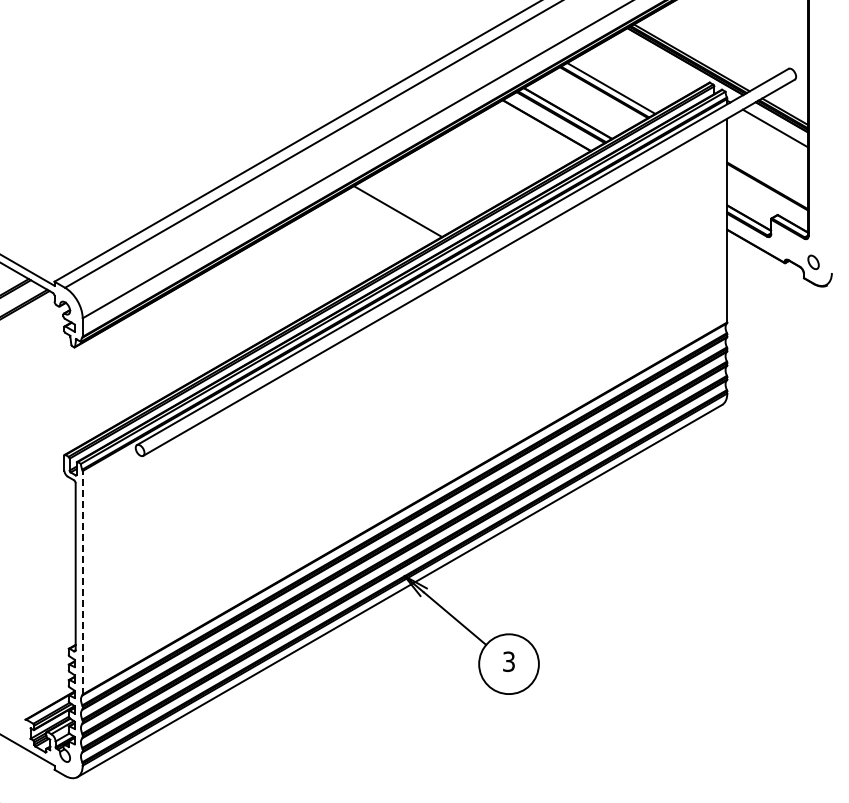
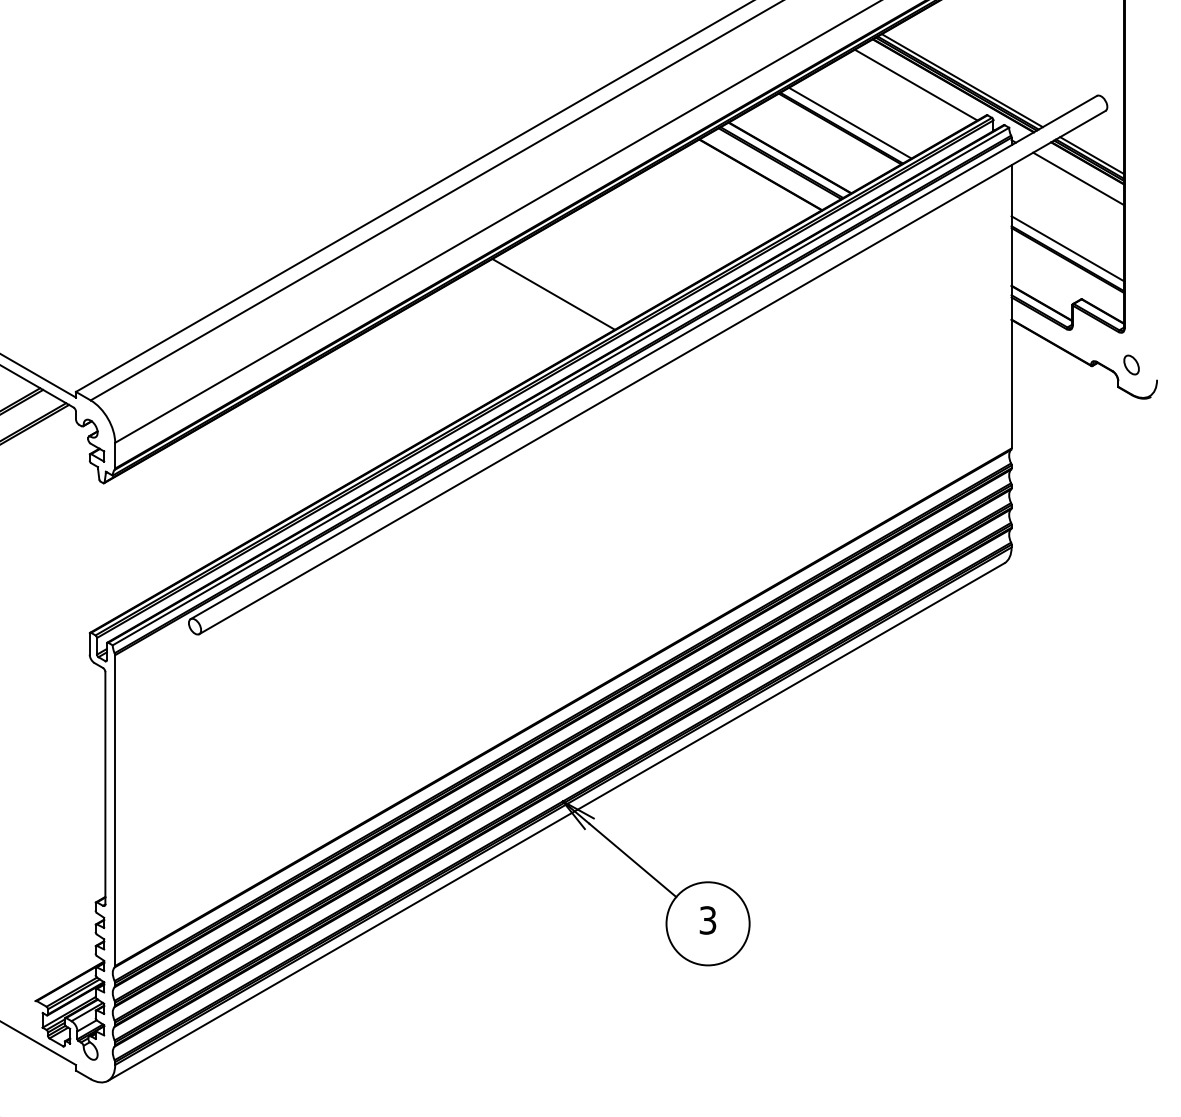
line: (658, 60) -> (915, 84), added
line: (767, 178) -> (1067, 248), added
line: (82, 582) -> (114, 810), dashed -> solid

